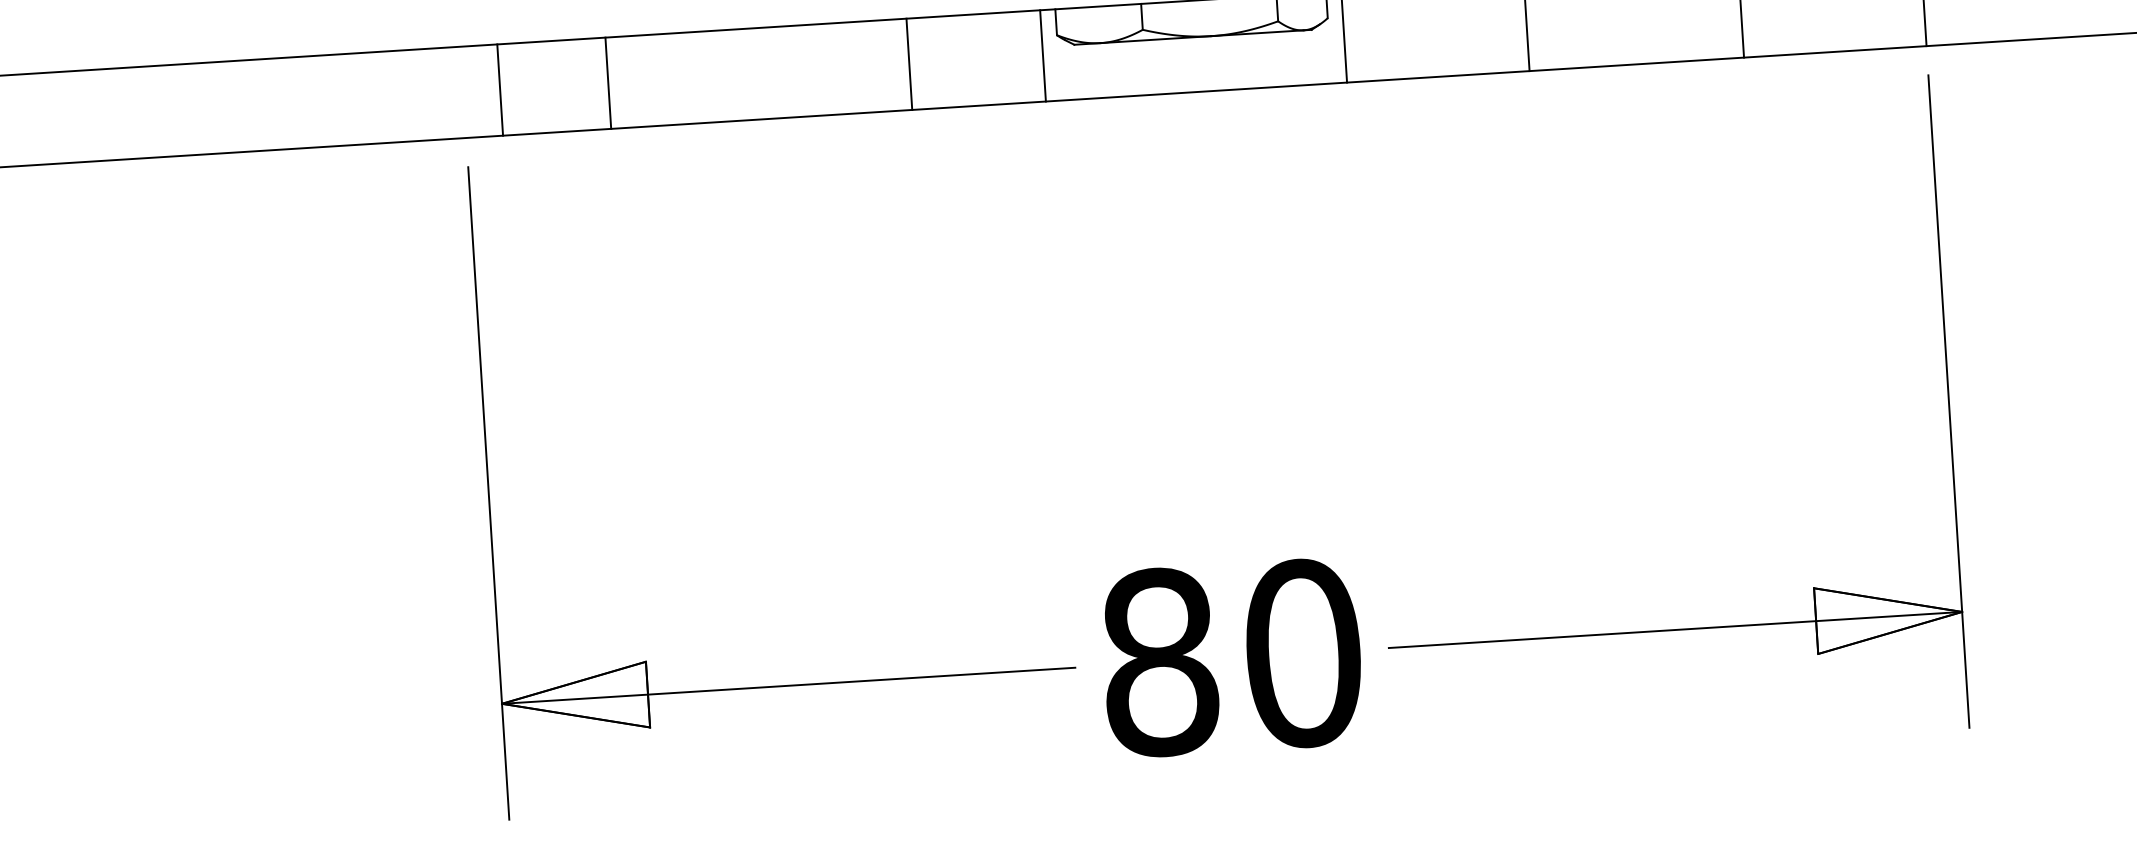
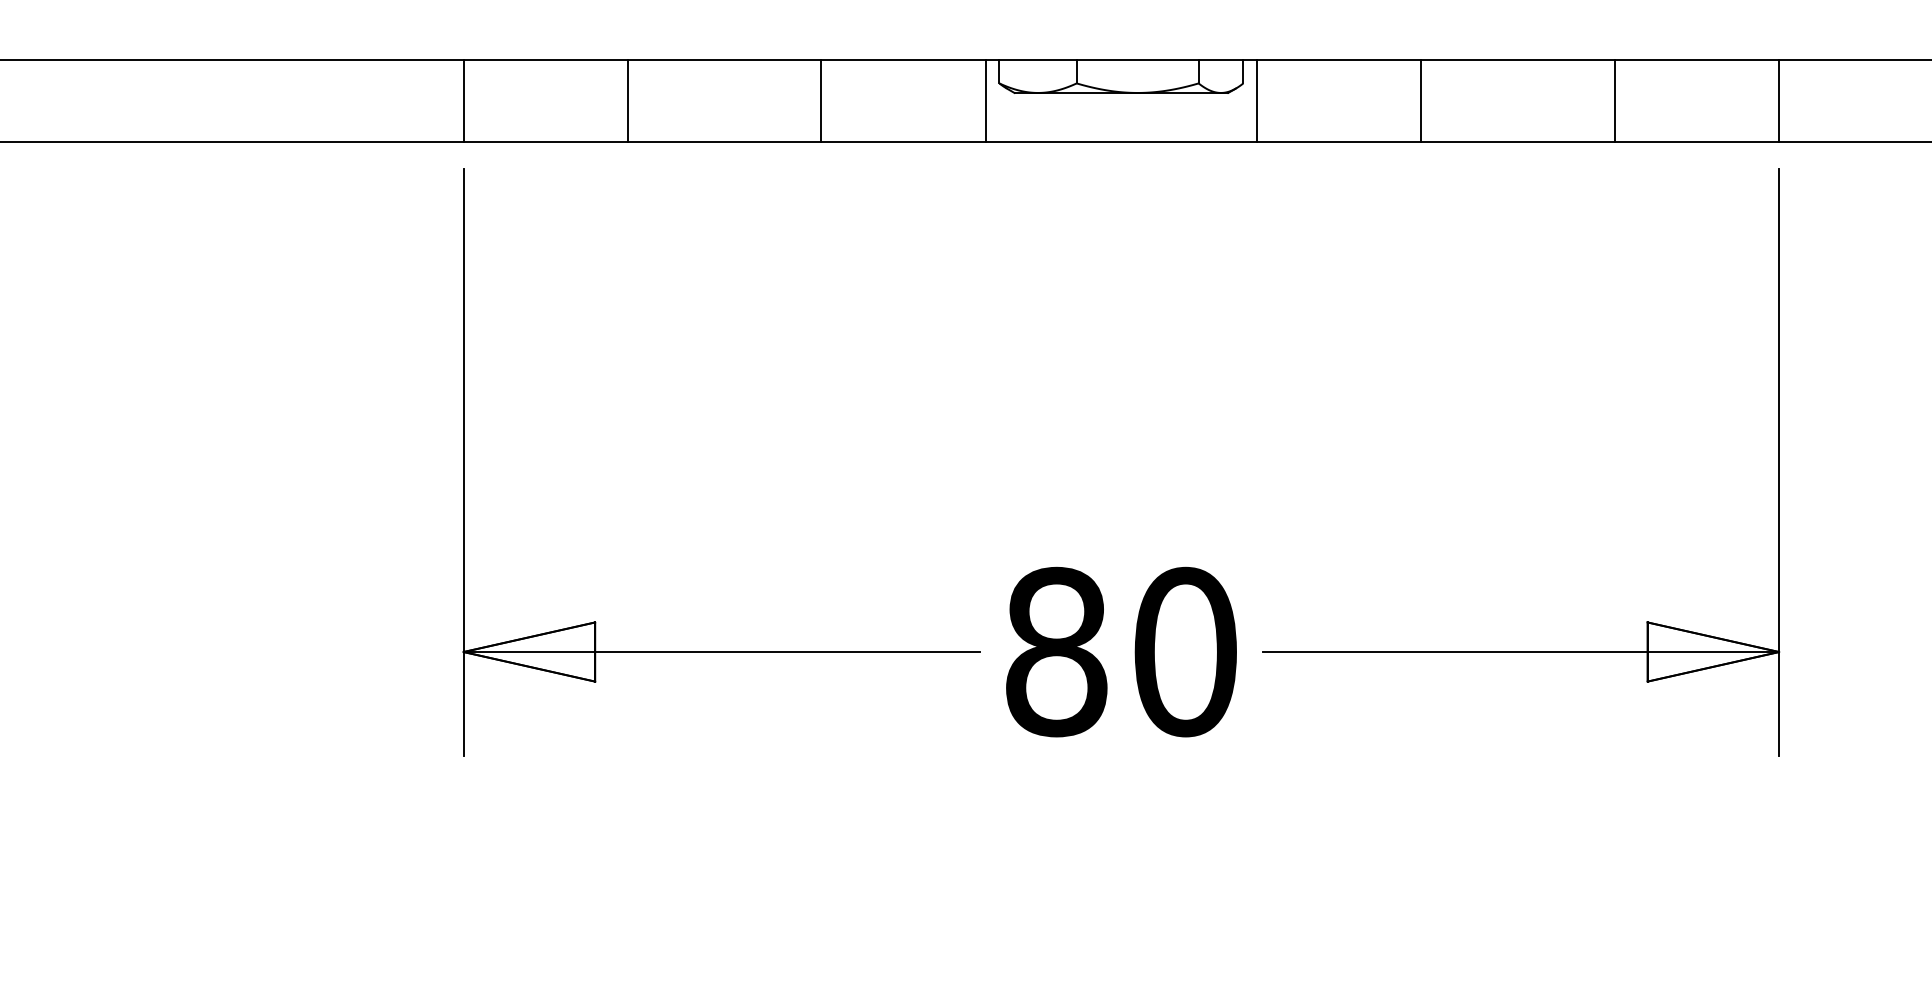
line: (909, 64) -> (821, 101), moved
line: (608, 83) -> (628, 101), moved
line: (500, 90) -> (463, 101), moved

